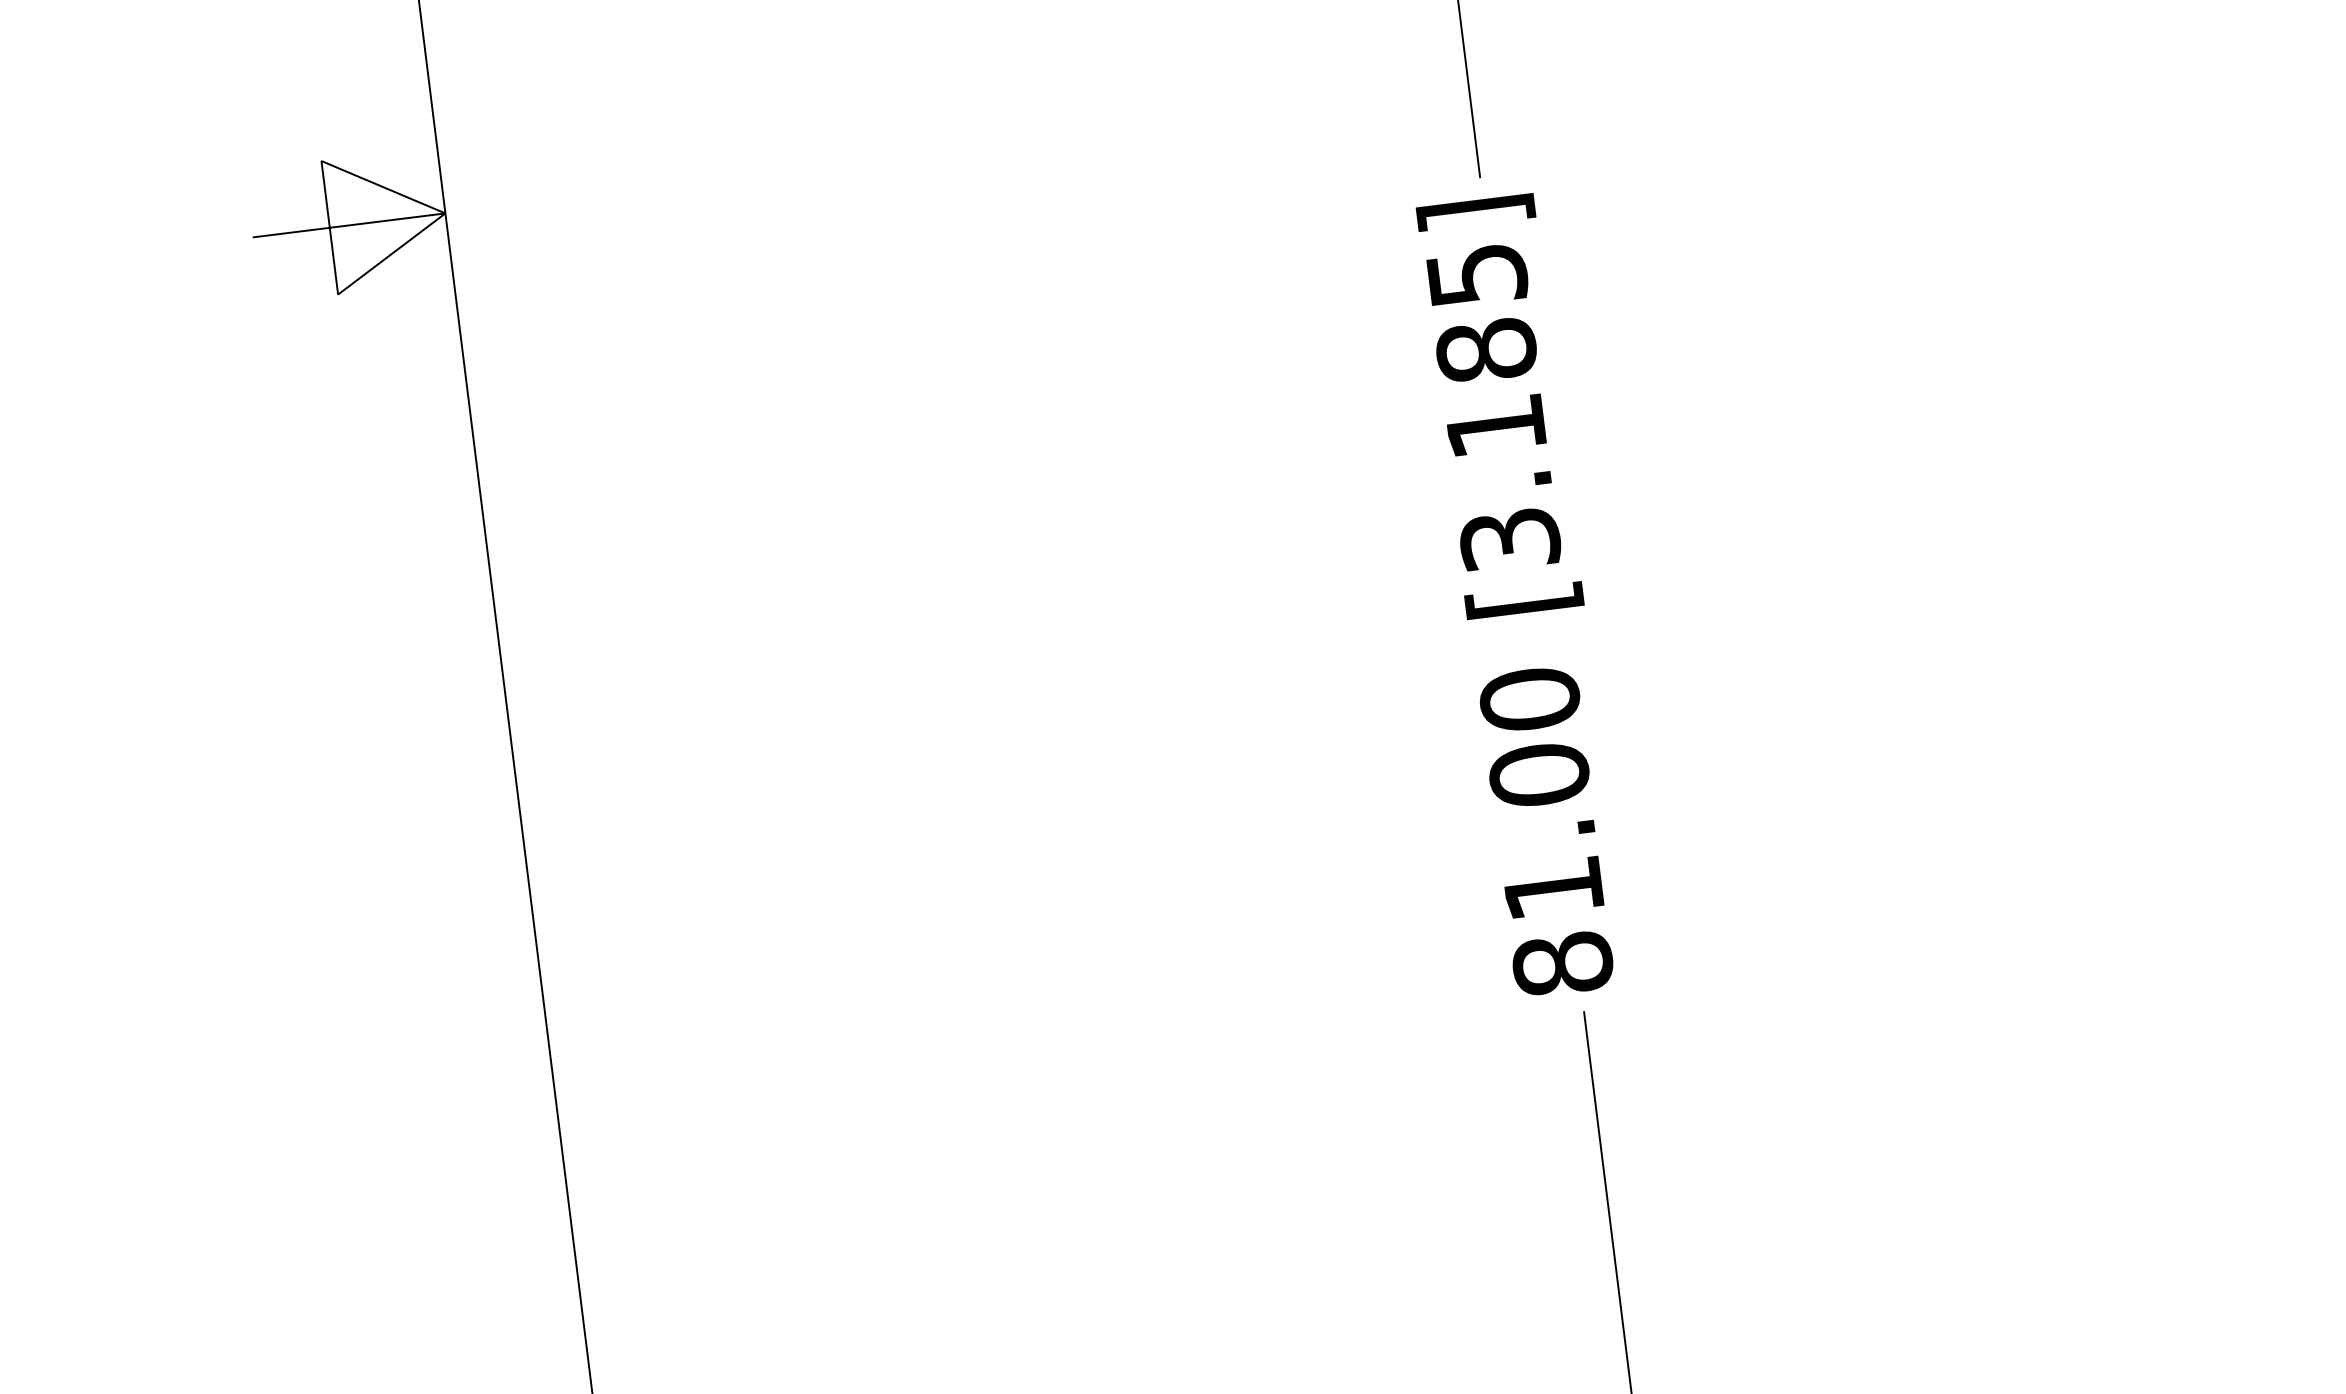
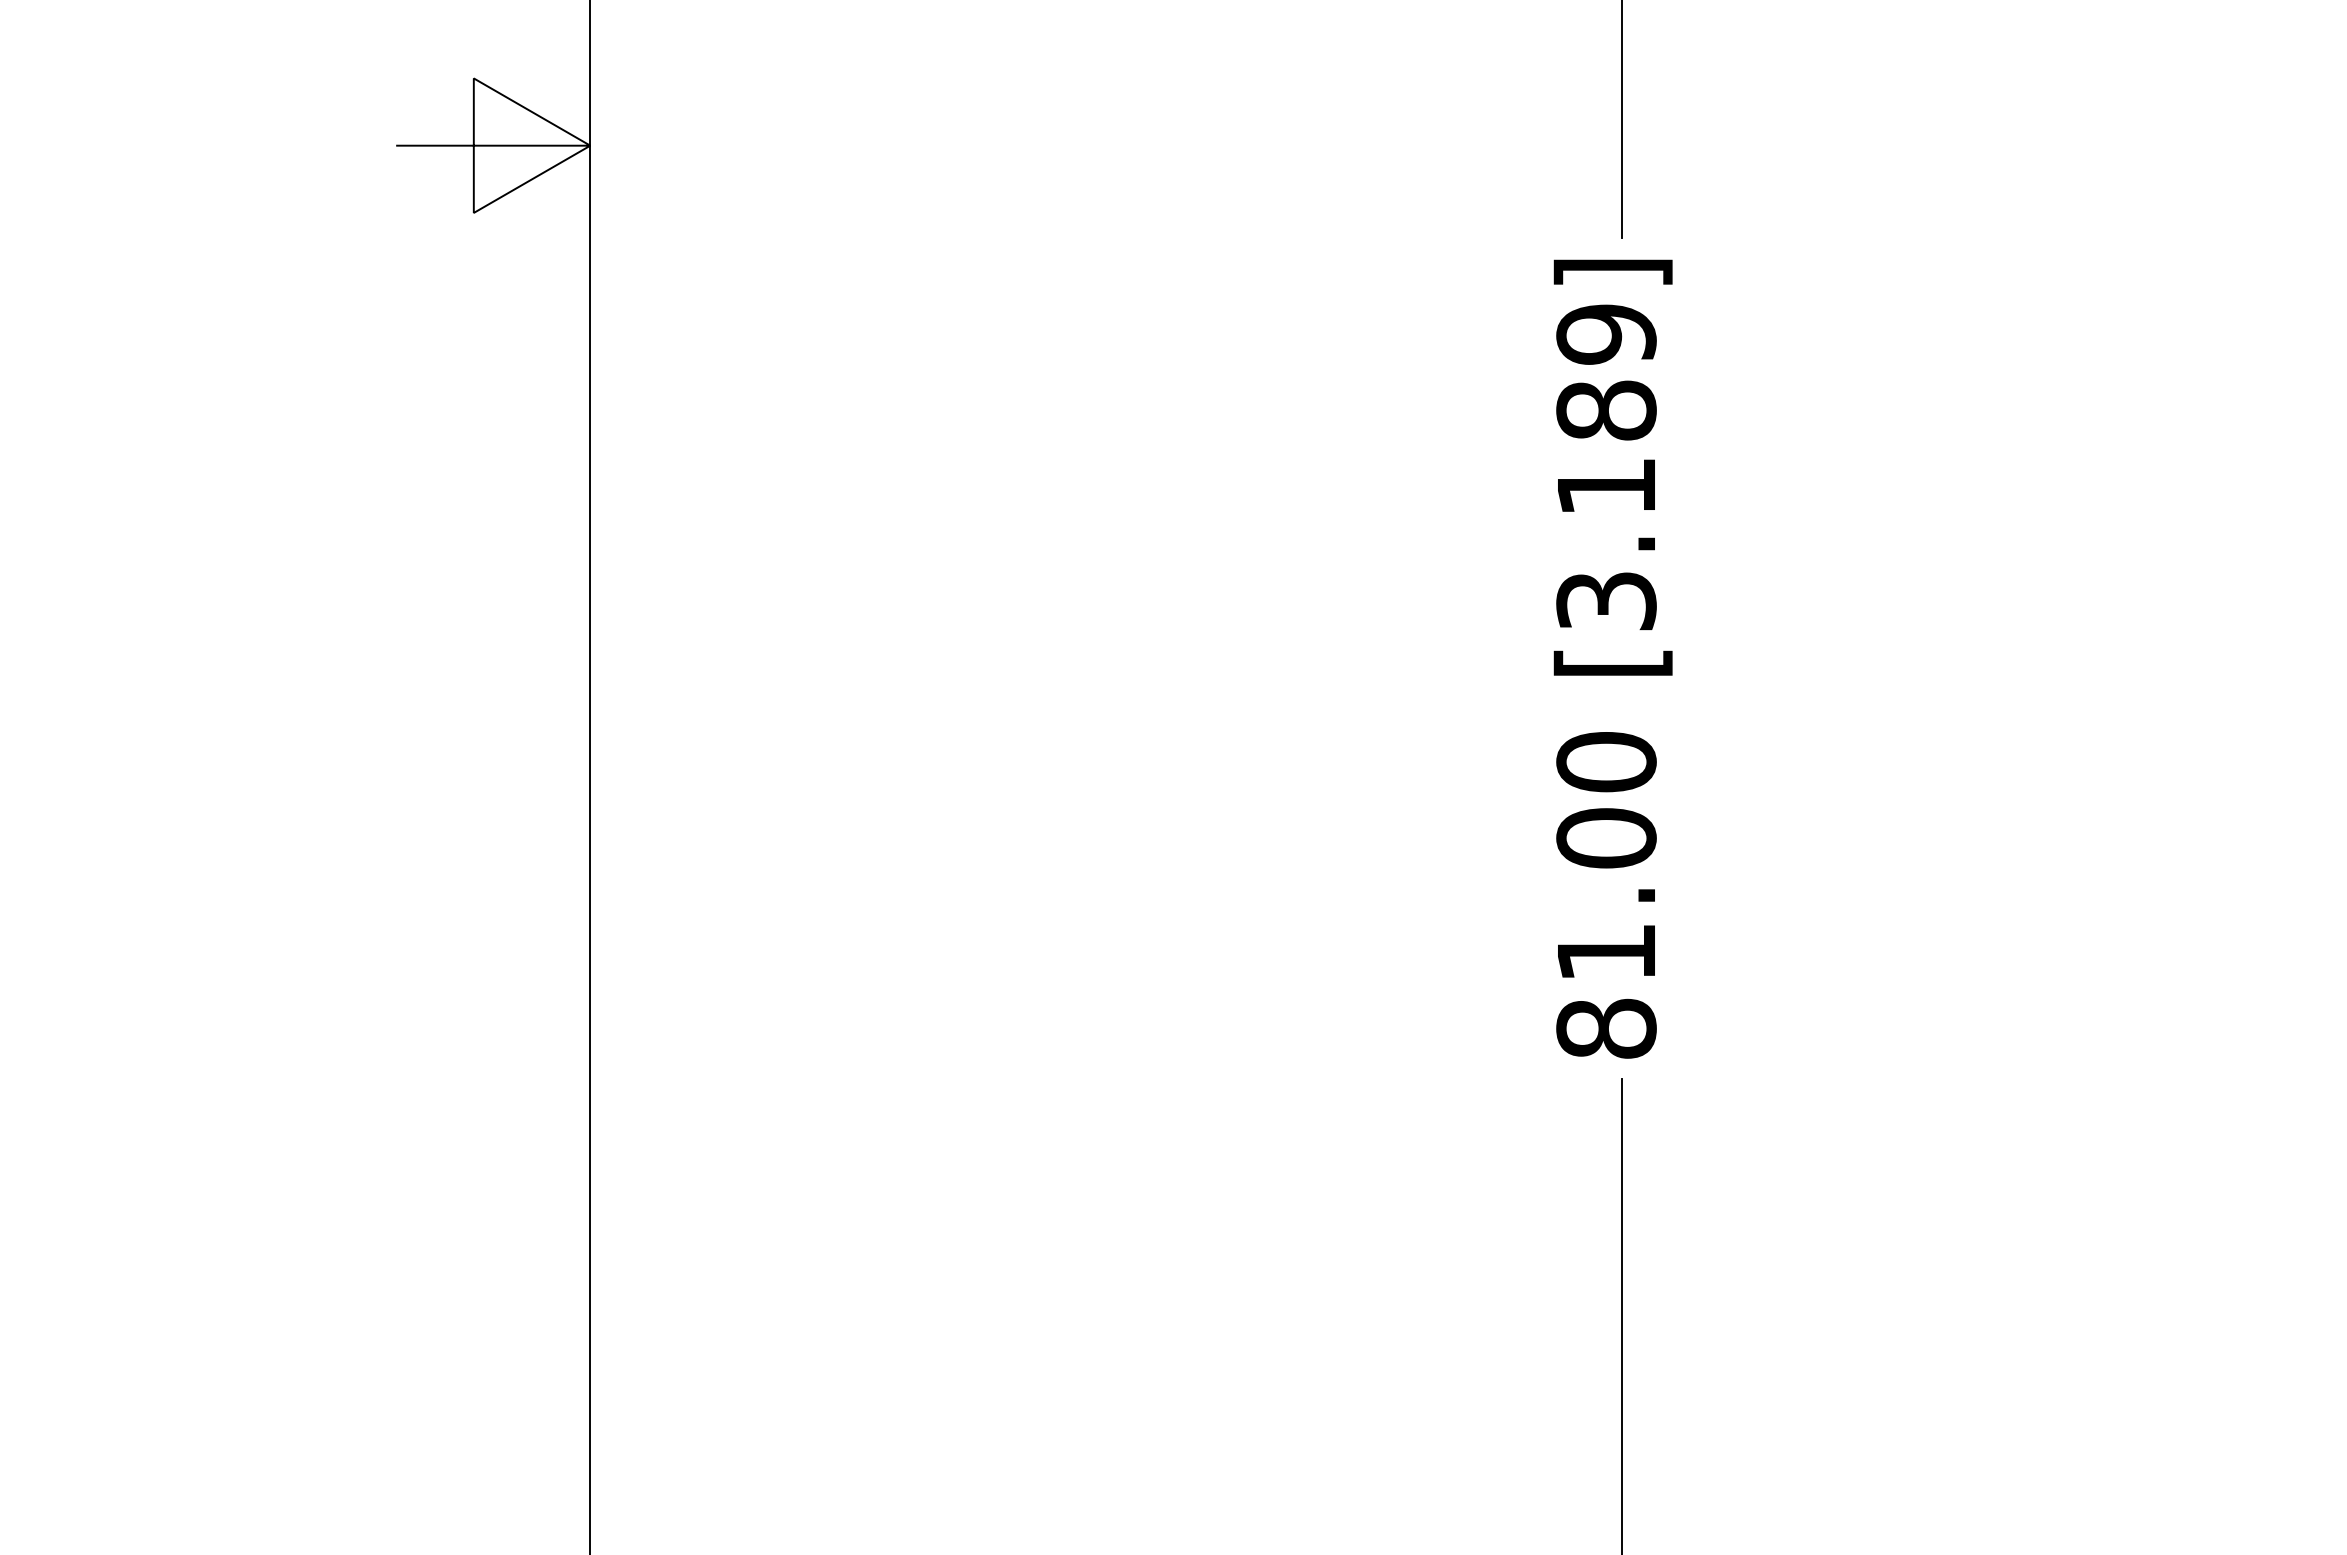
text: (1477, 275) -> (1606, 334), [3.185] -> [3.189]

